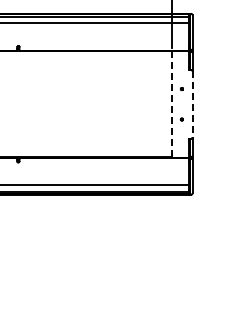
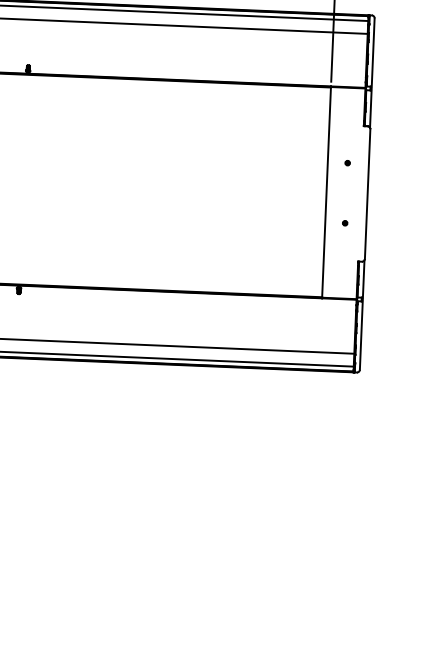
line: (171, 104) -> (325, 192), dashed -> solid
line: (192, 104) -> (367, 194), dashed -> solid

